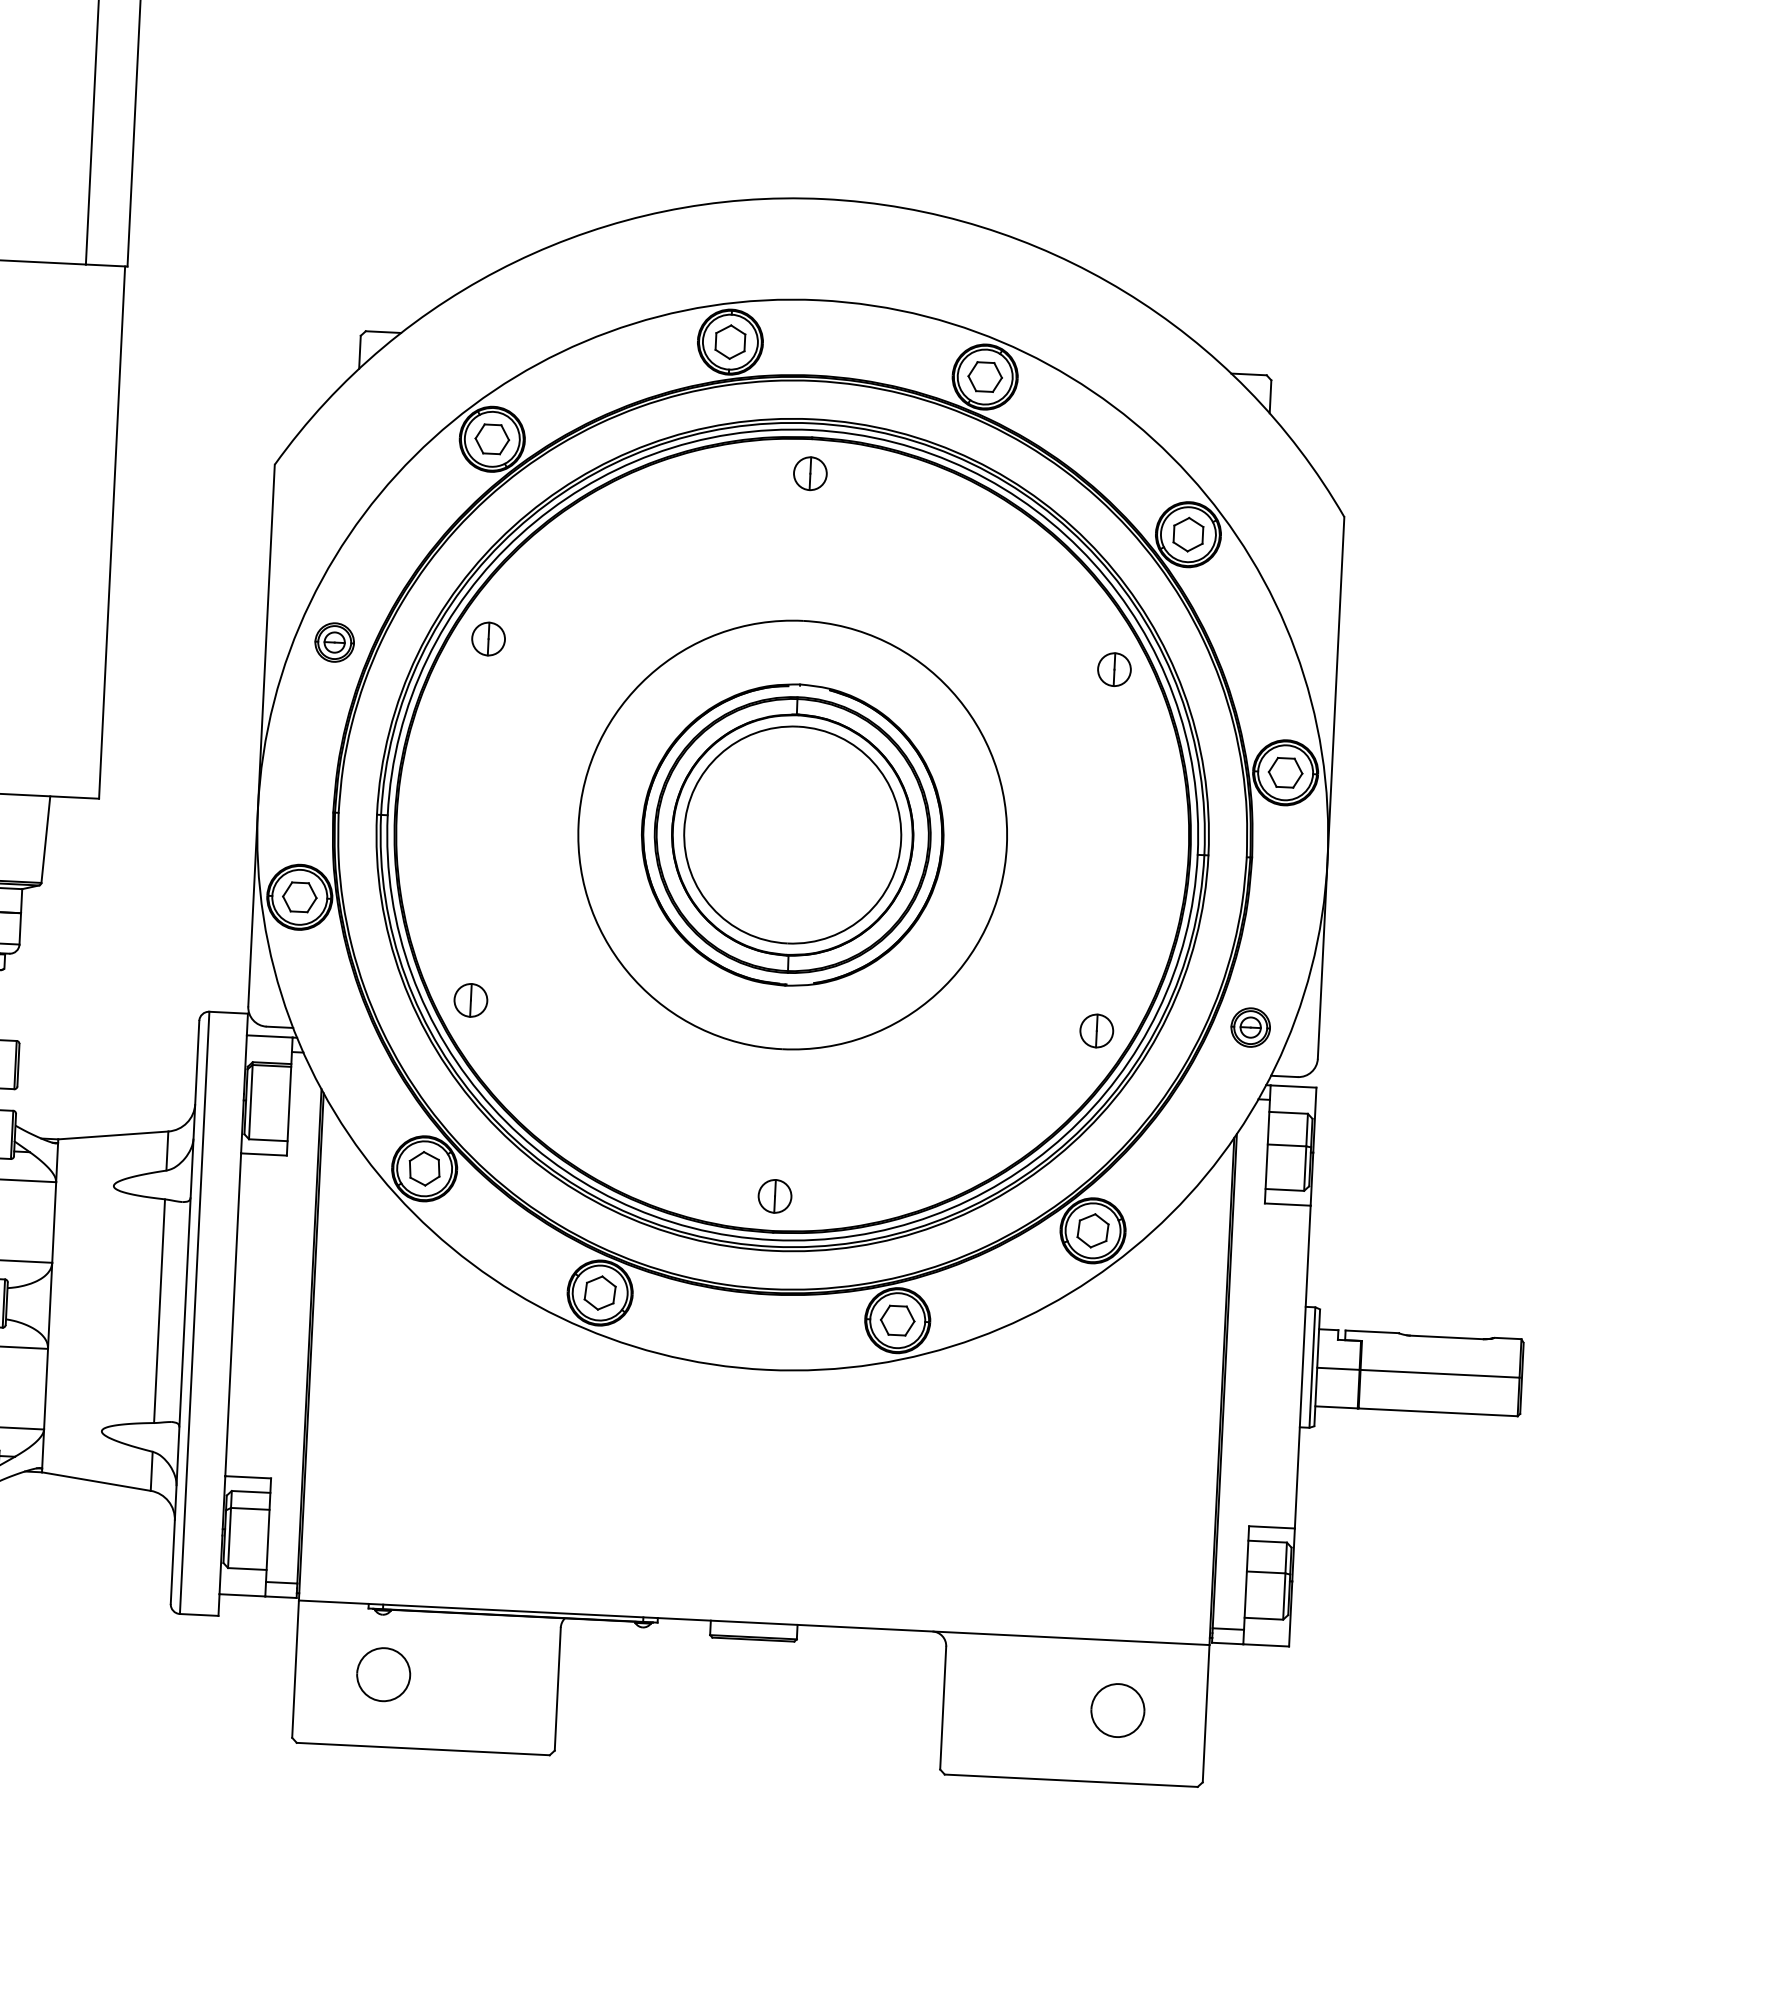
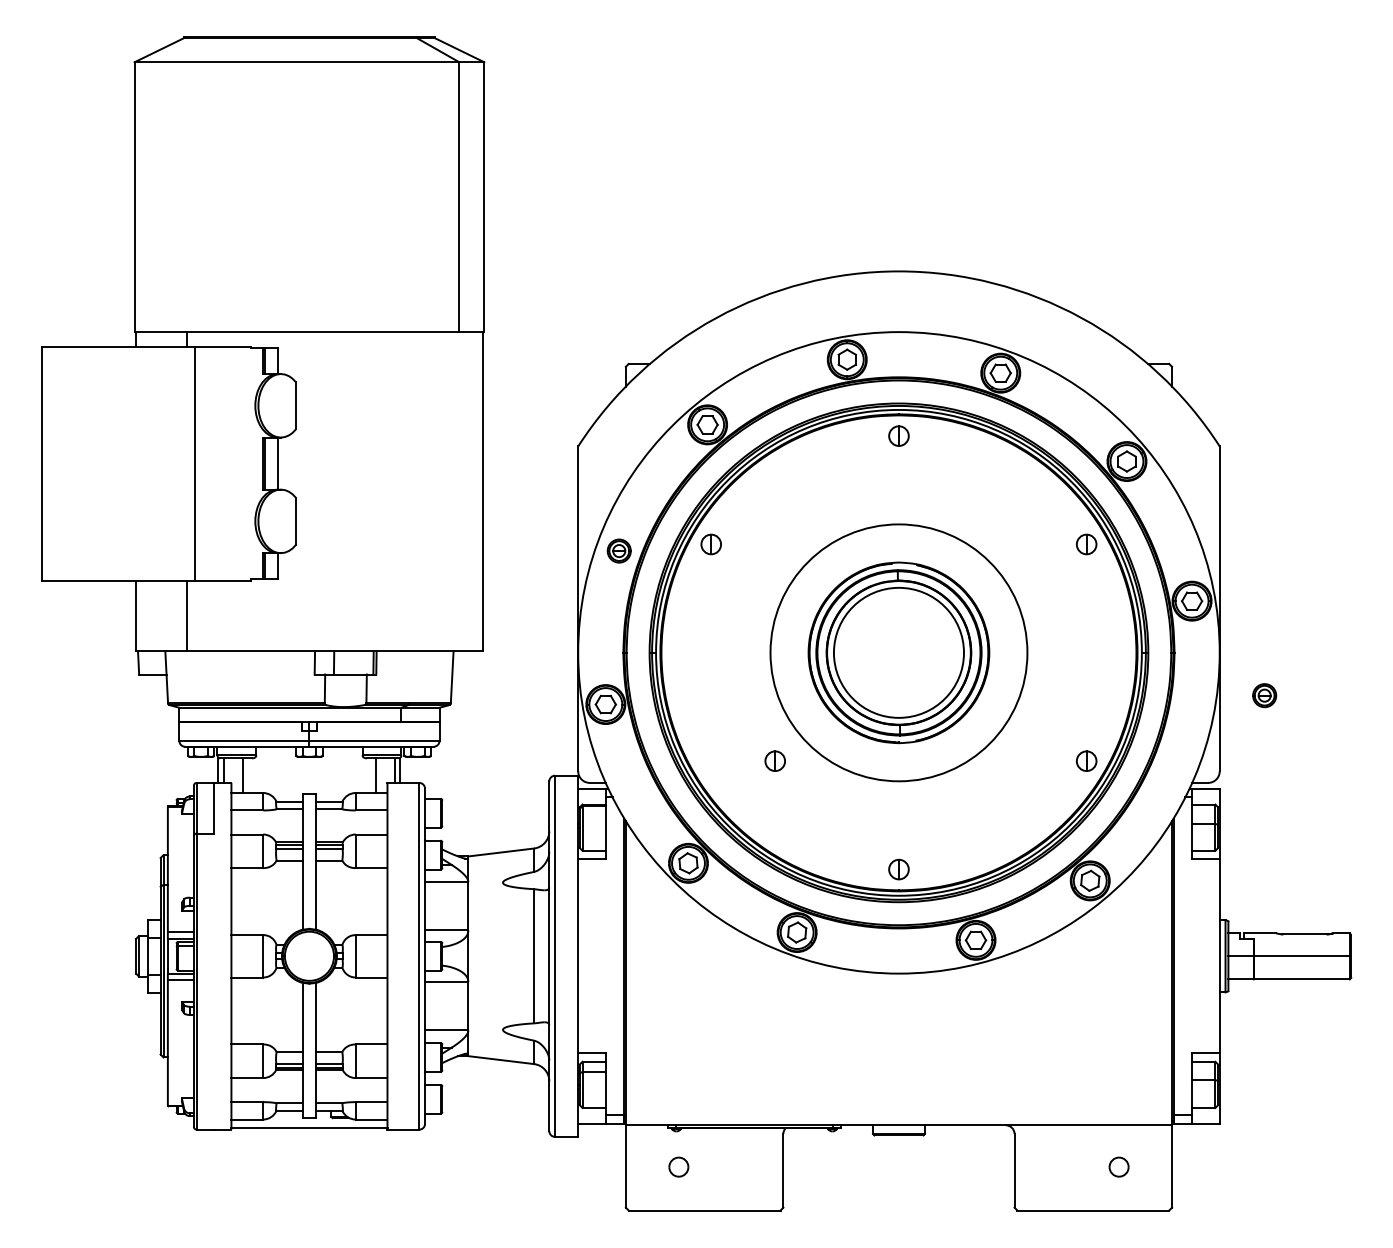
part: (469, 999) -> (774, 760), moved
part: (1250, 1027) -> (1264, 695), moved
part: (383, 1673) -> (678, 1166), size x0.6
part: (1116, 1709) -> (1118, 1166), size x0.6

